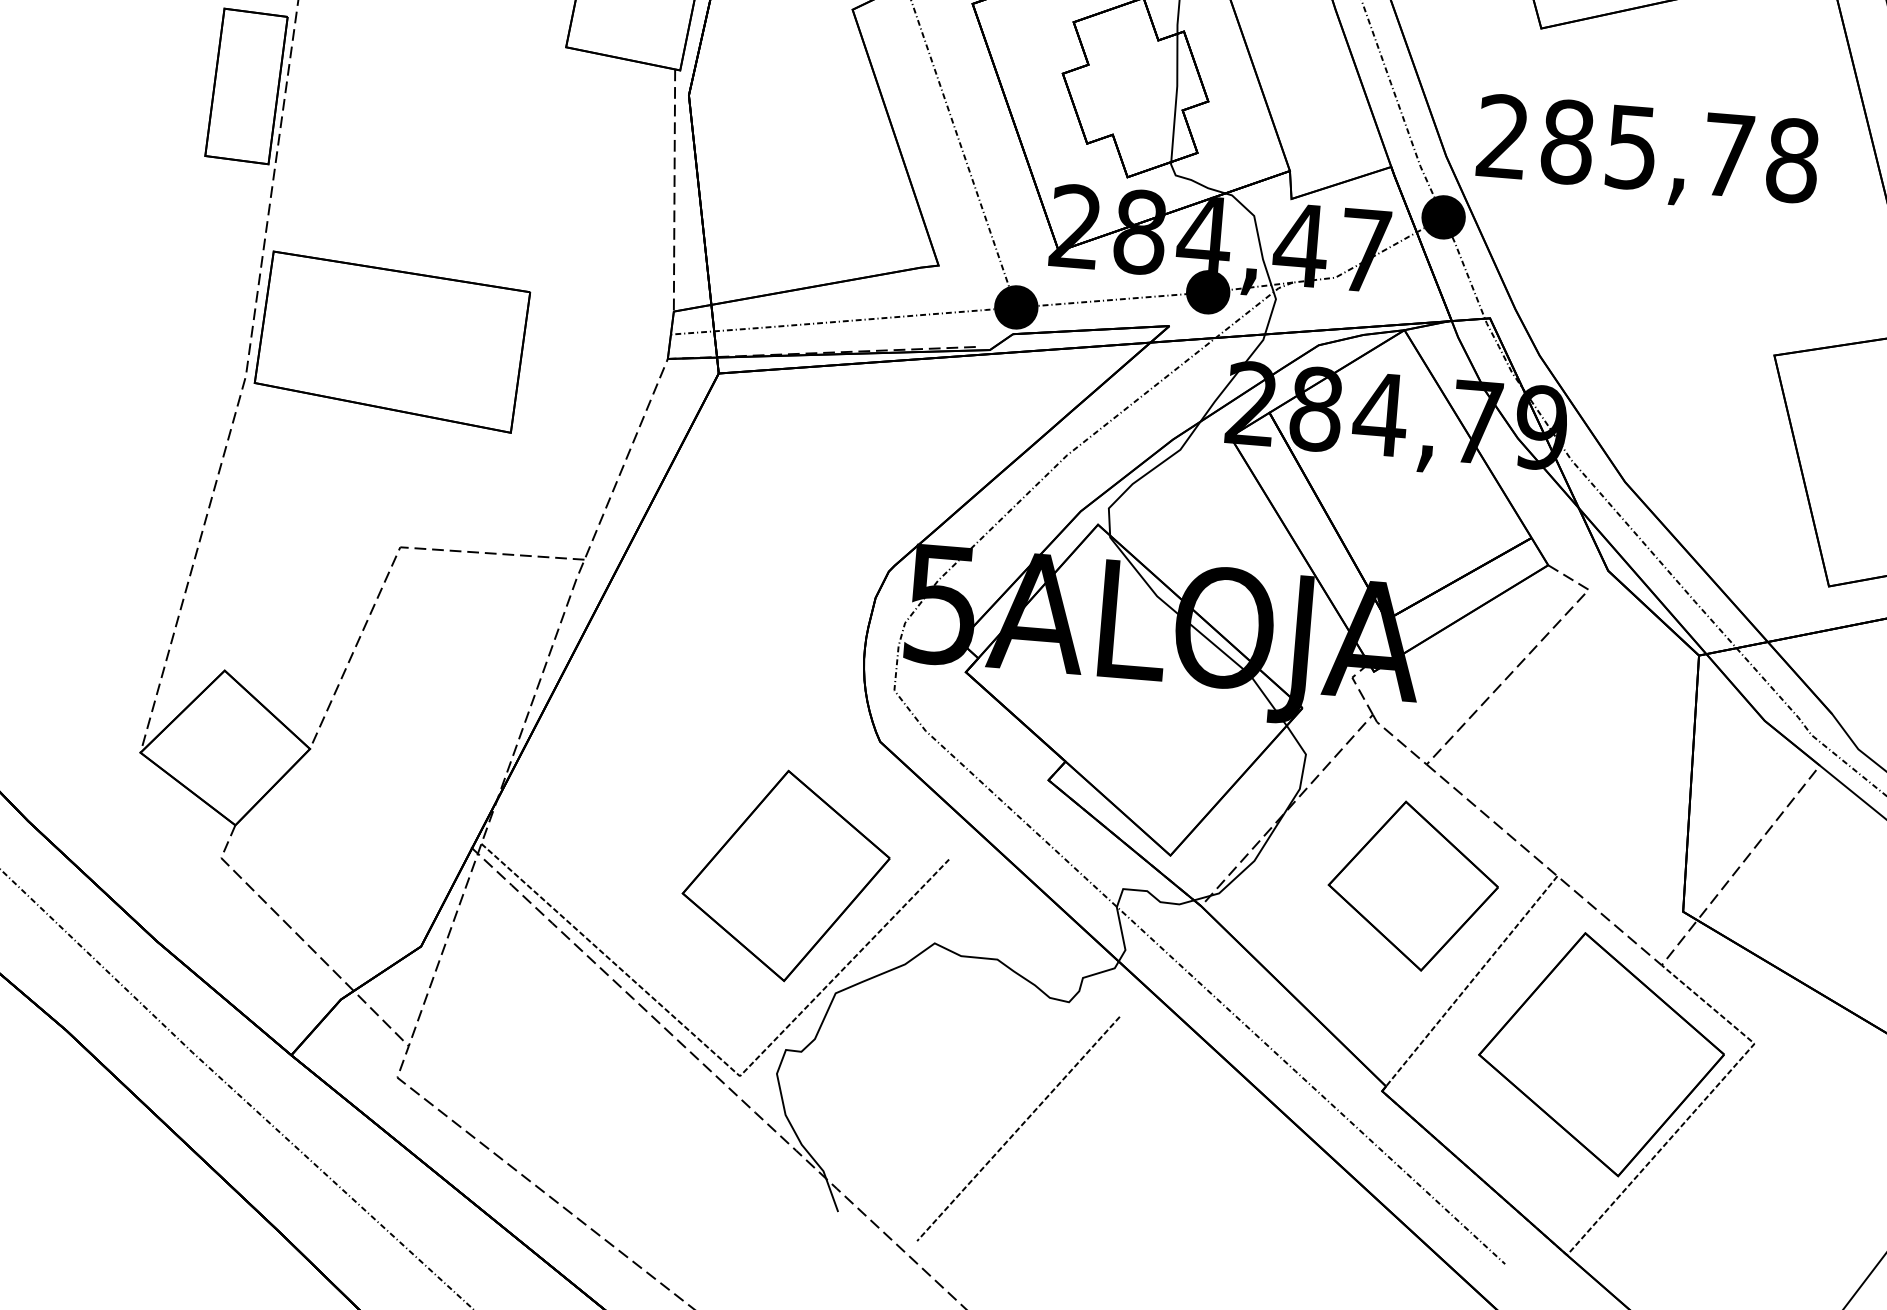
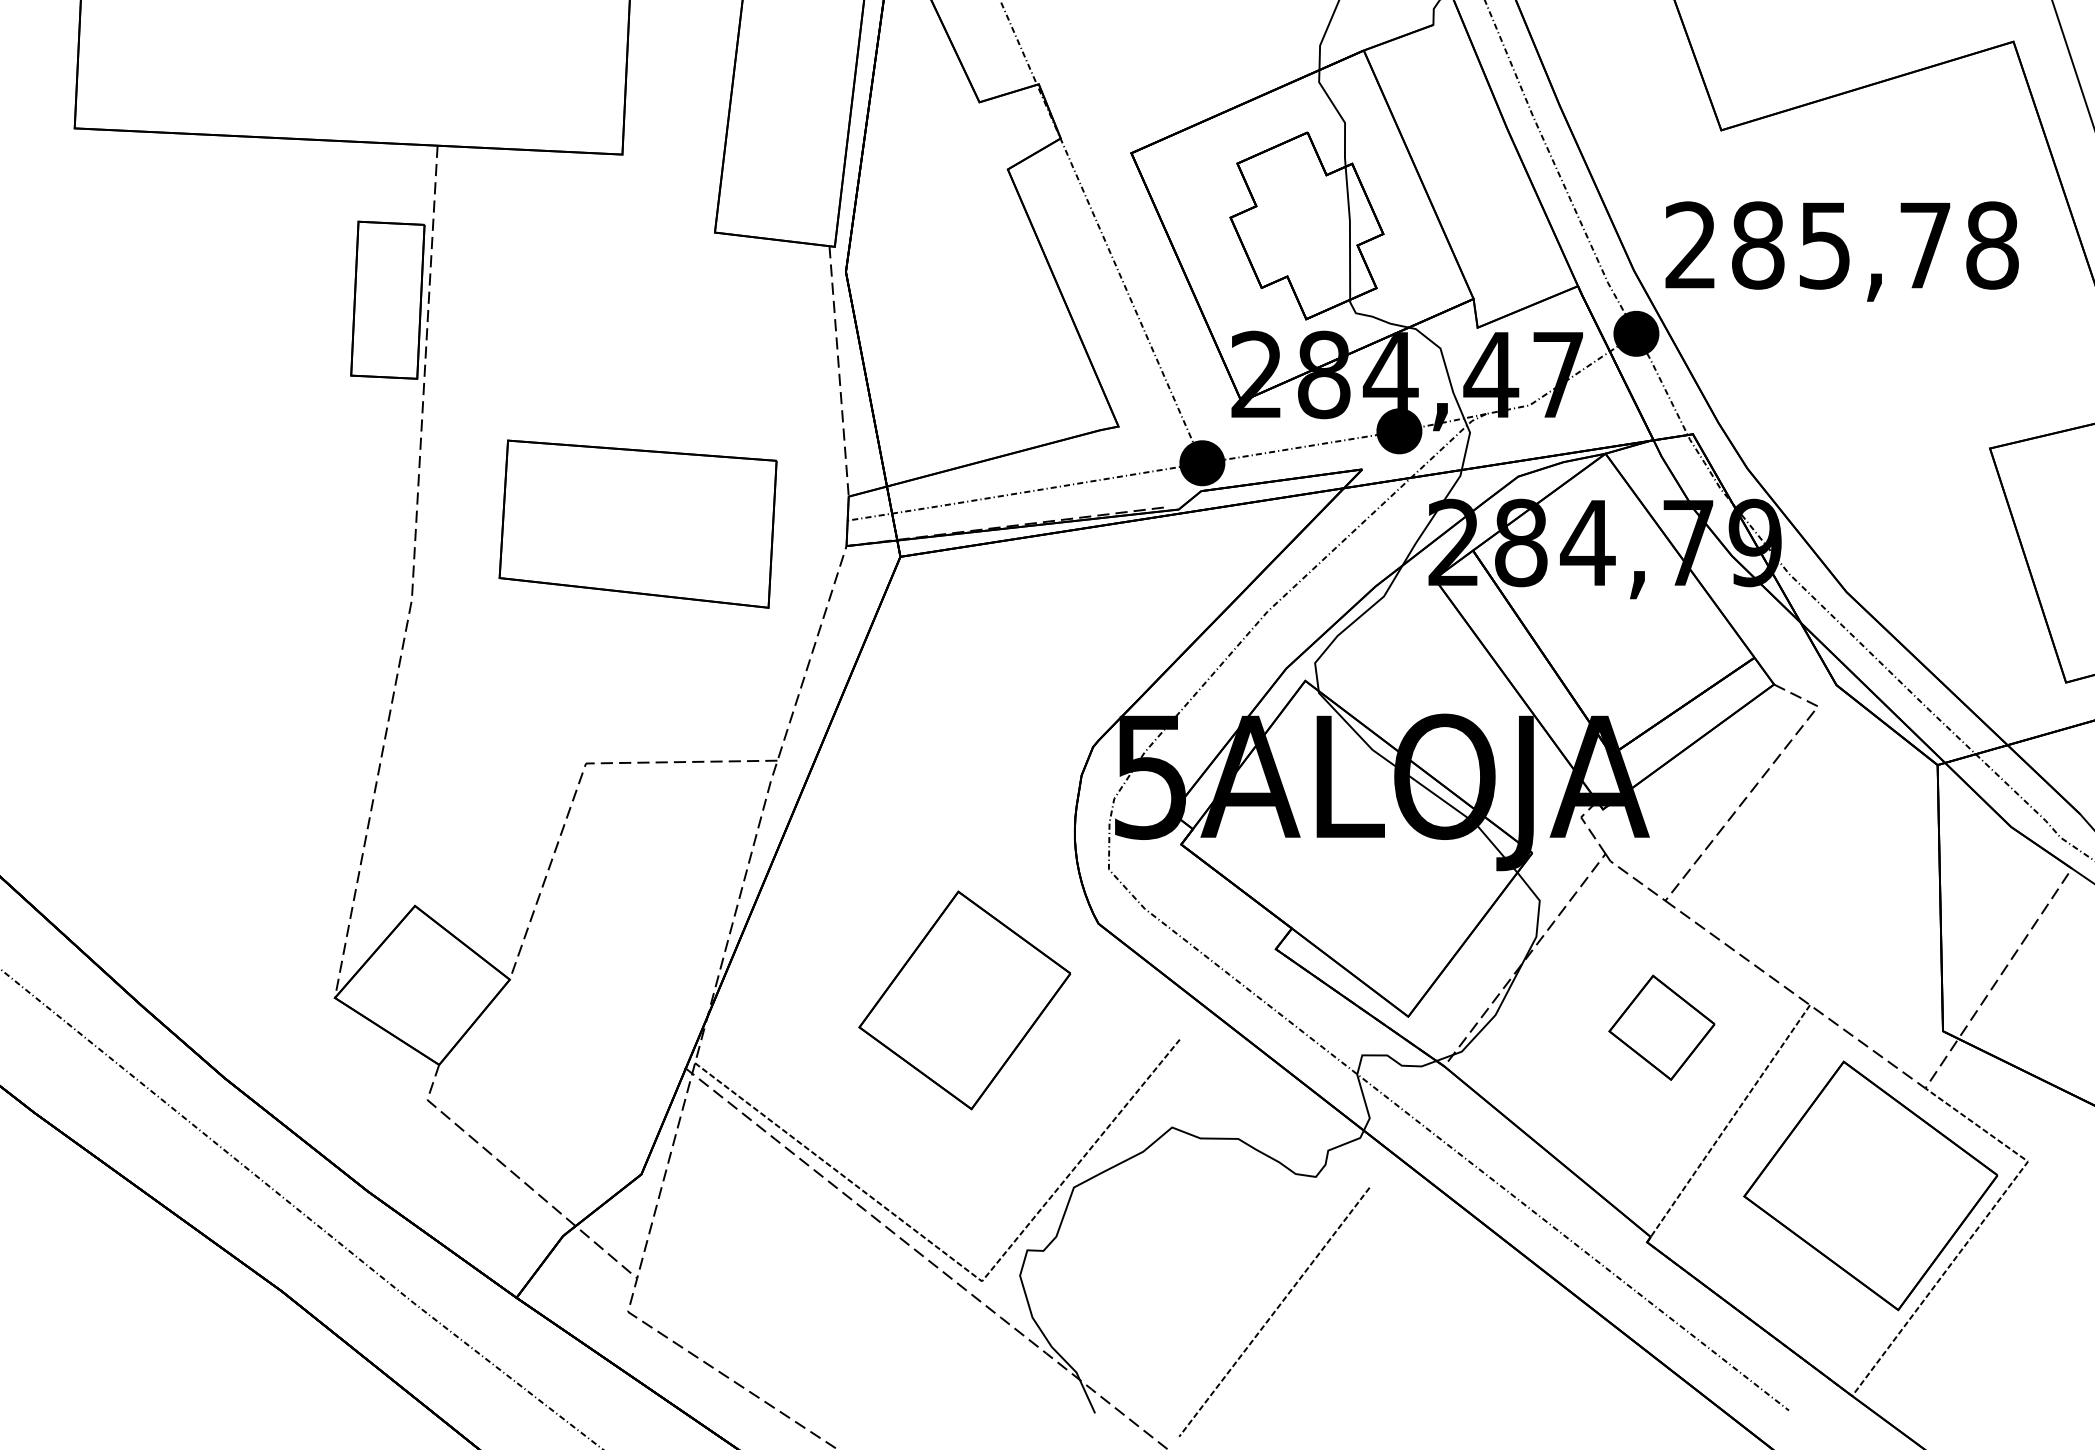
part: (391, 341) -> (637, 523), moved
part: (785, 875) -> (964, 1000), moved
part: (1412, 885) -> (1661, 1027), size x0.6

